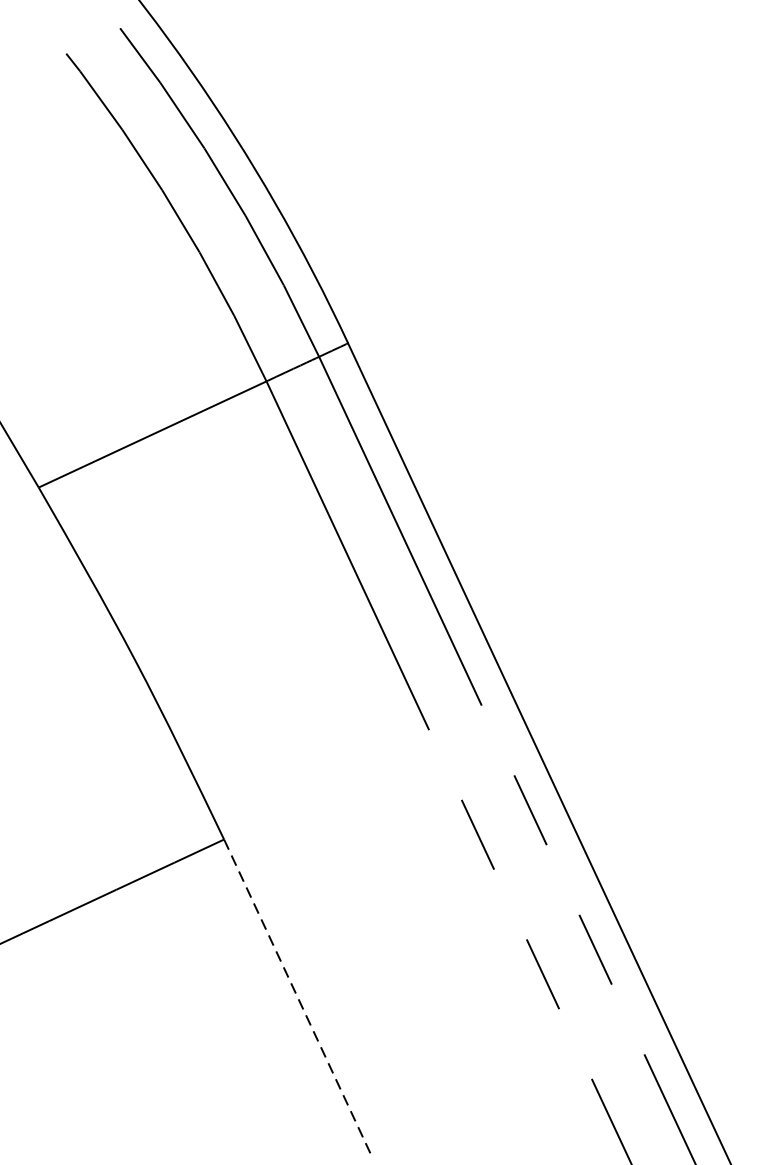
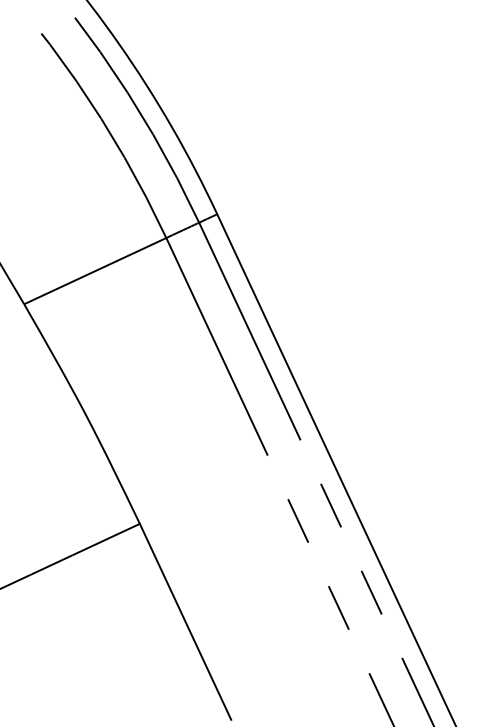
line: (297, 997) -> (185, 622), dashed -> solid

